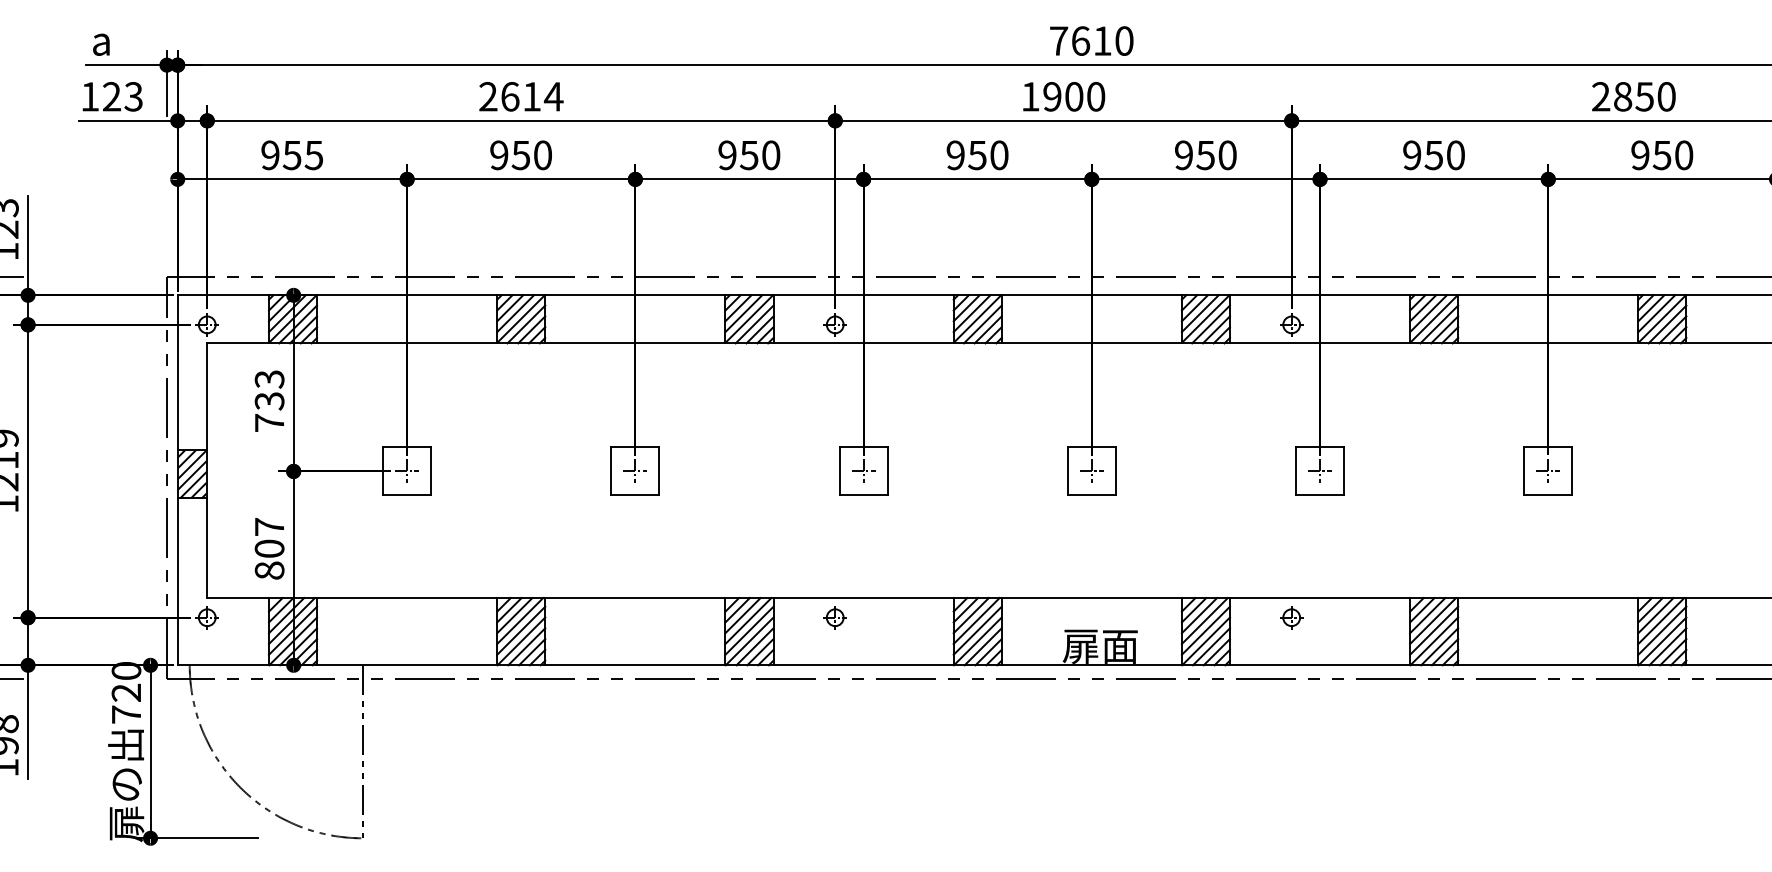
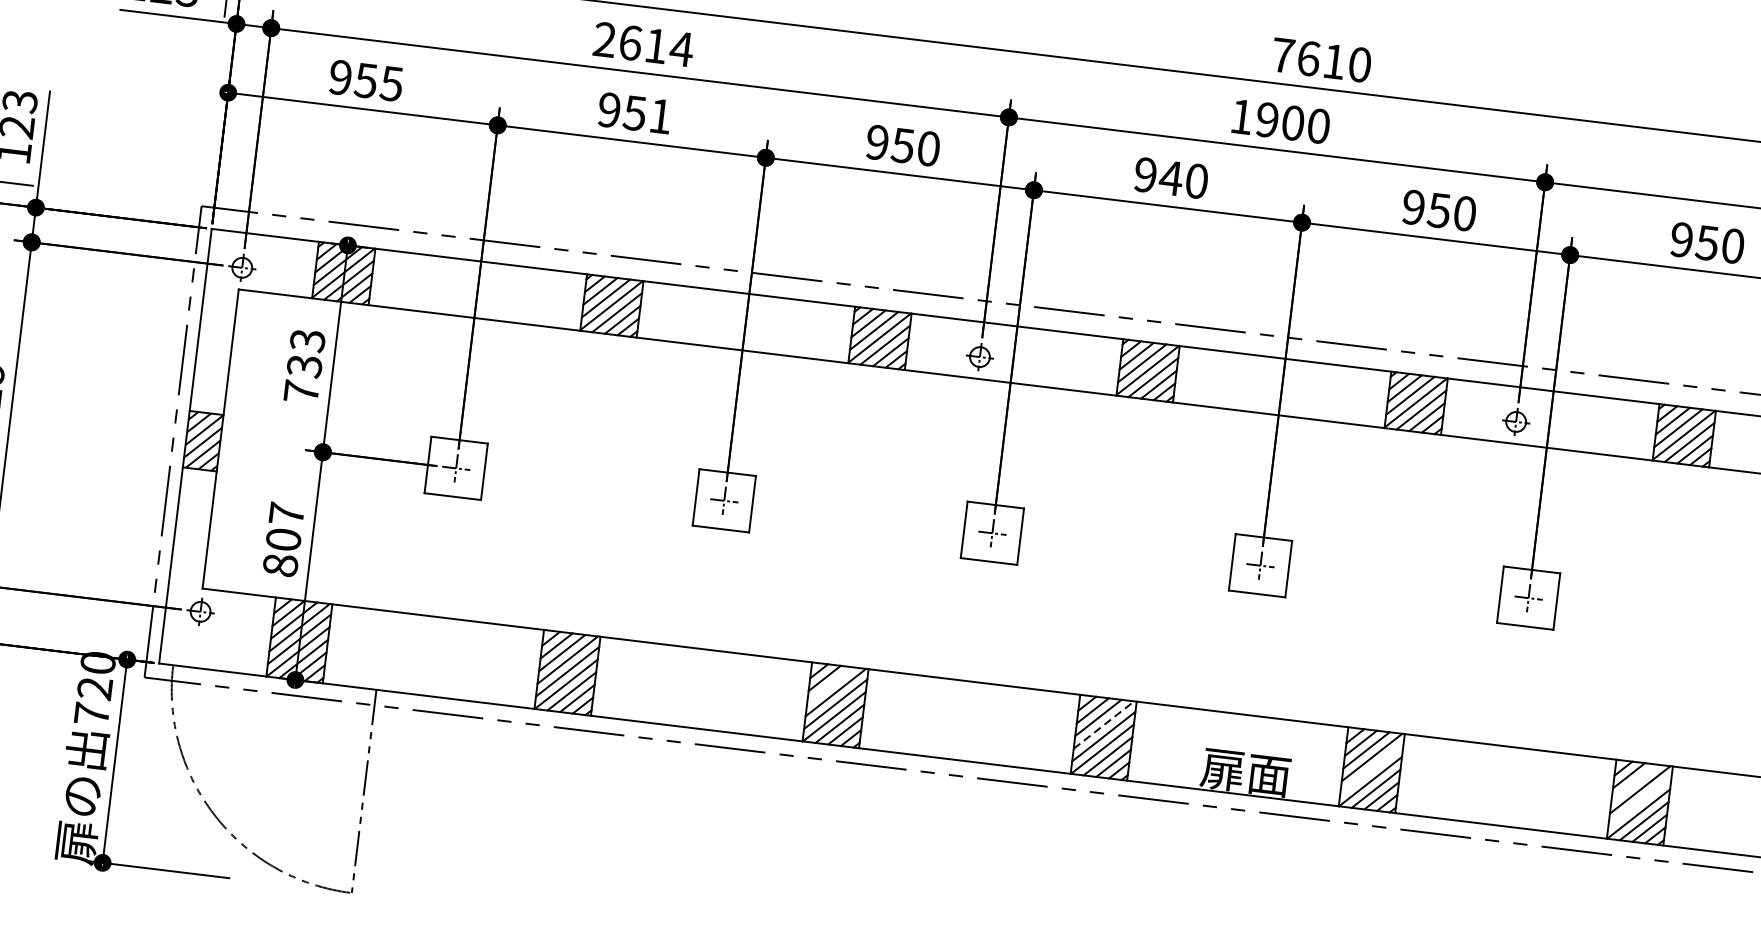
text: (542, 155) -> (660, 116), 950 -> 951
text: (977, 155) -> (1171, 178), 950 -> 940
line: (742, 615) -> (829, 685), removed
line: (1427, 615) -> (1634, 782), removed
part: (834, 617) -> (937, 700), removed
part: (1291, 617) -> (1474, 765), removed
line: (977, 620) -> (1105, 724), solid -> dashed
line: (1205, 630) -> (1371, 768), removed
line: (1434, 630) -> (1640, 801), removed

